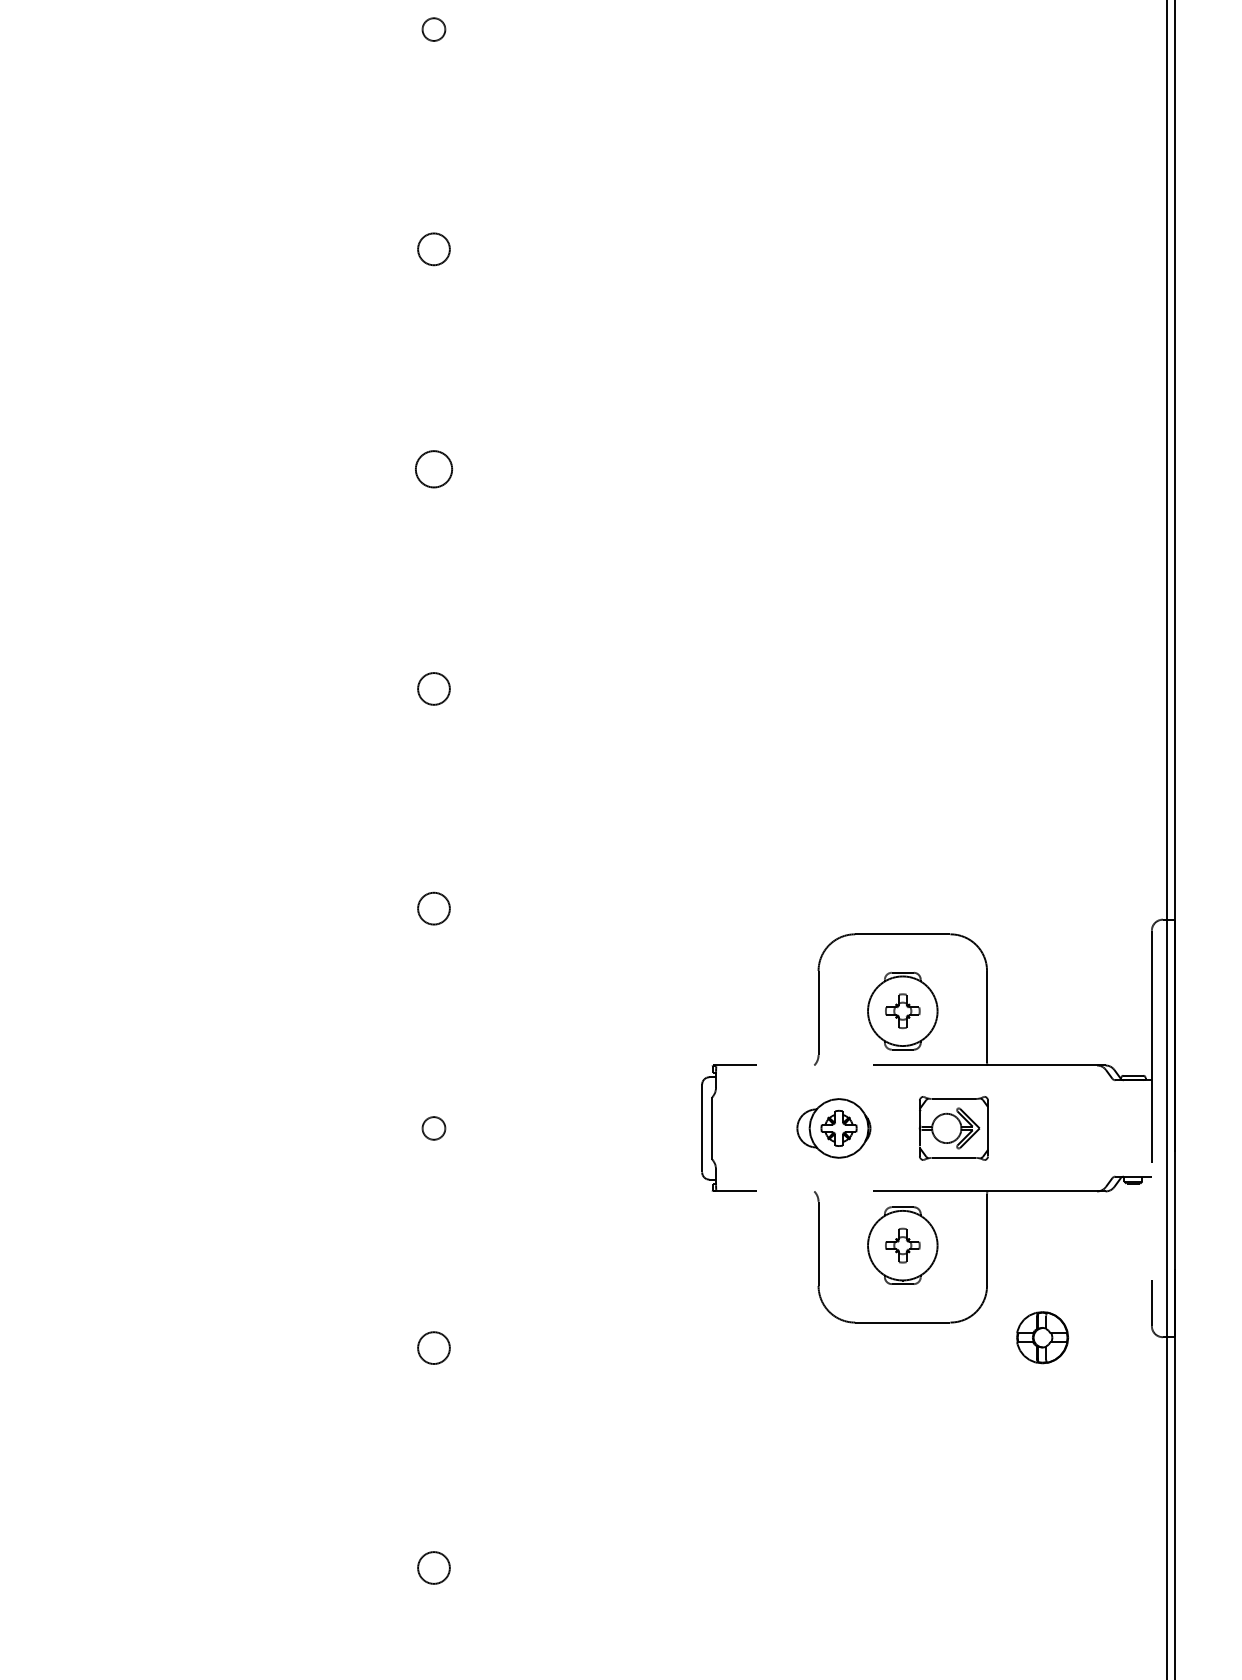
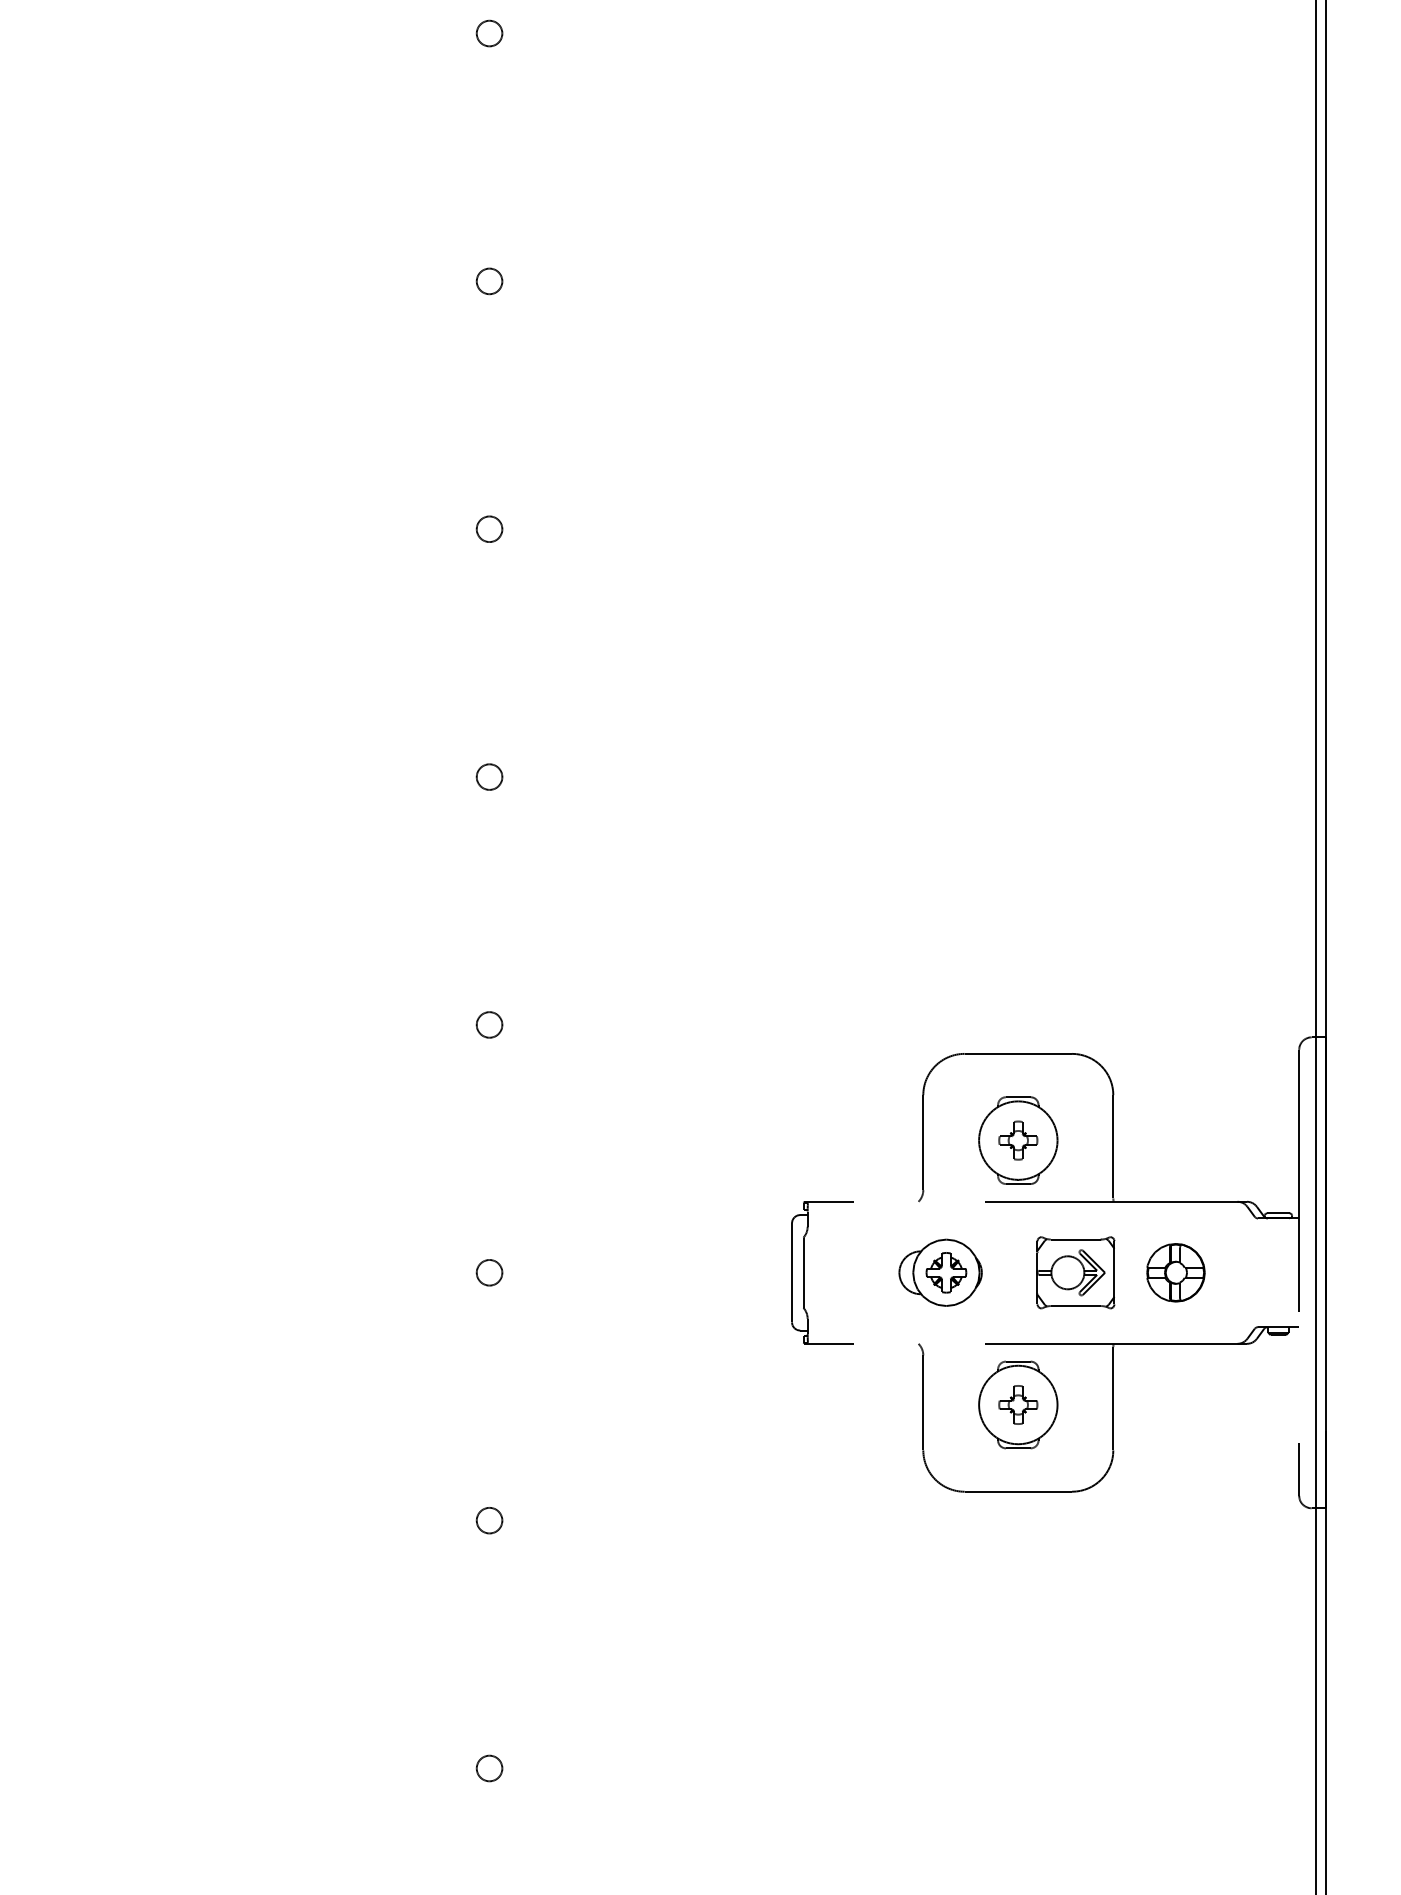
circle: (433, 249) -> (489, 281), size x0.71
circle: (433, 468) -> (489, 528), size x0.62
circle: (433, 688) -> (489, 776), size x0.71
circle: (433, 908) -> (489, 1024), size x0.71
part: (1042, 1337) -> (1175, 1272), moved
circle: (433, 1348) -> (489, 1520), size x0.71
circle: (433, 1567) -> (489, 1768), size x0.71

